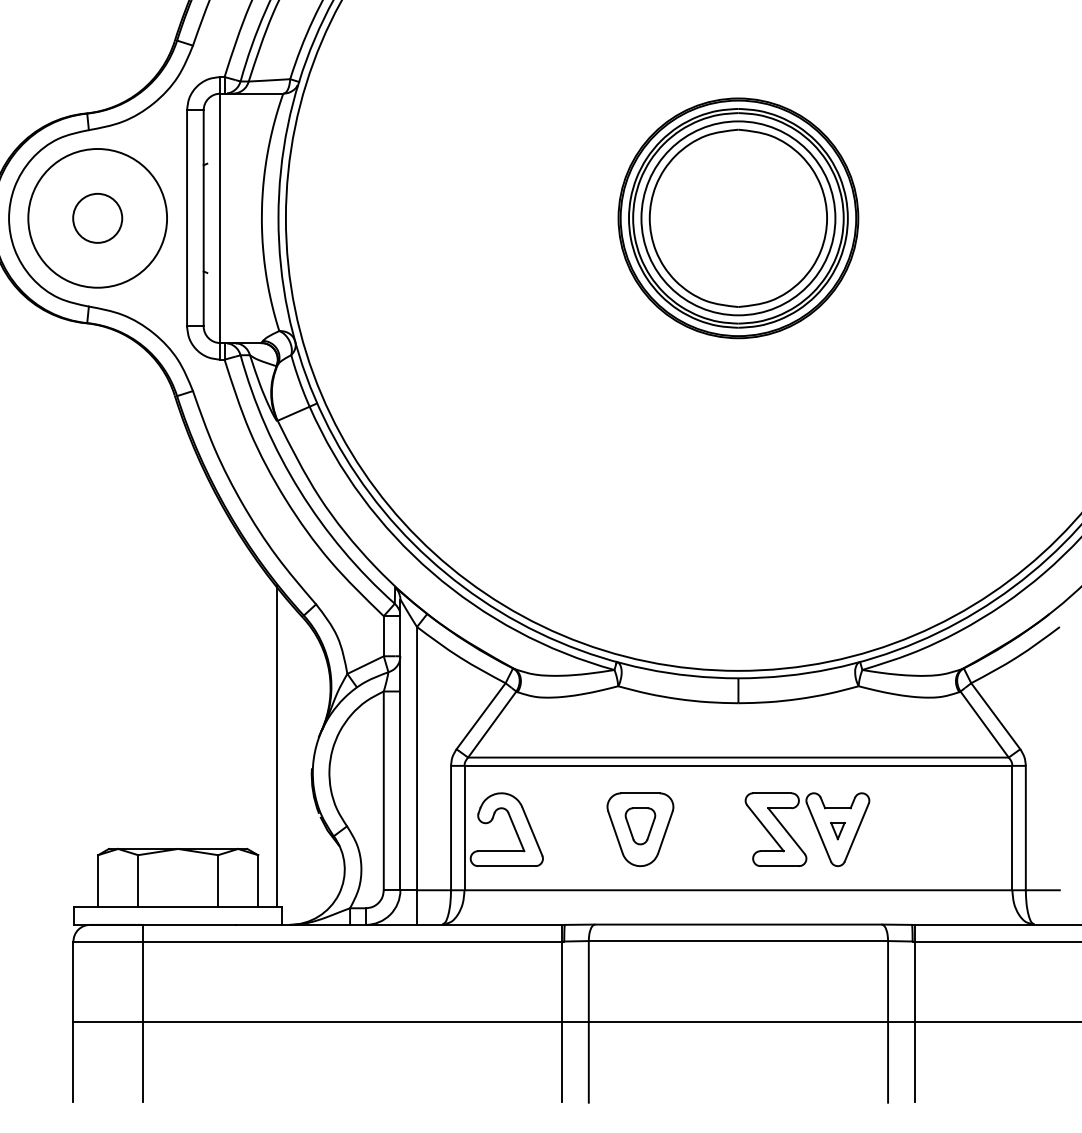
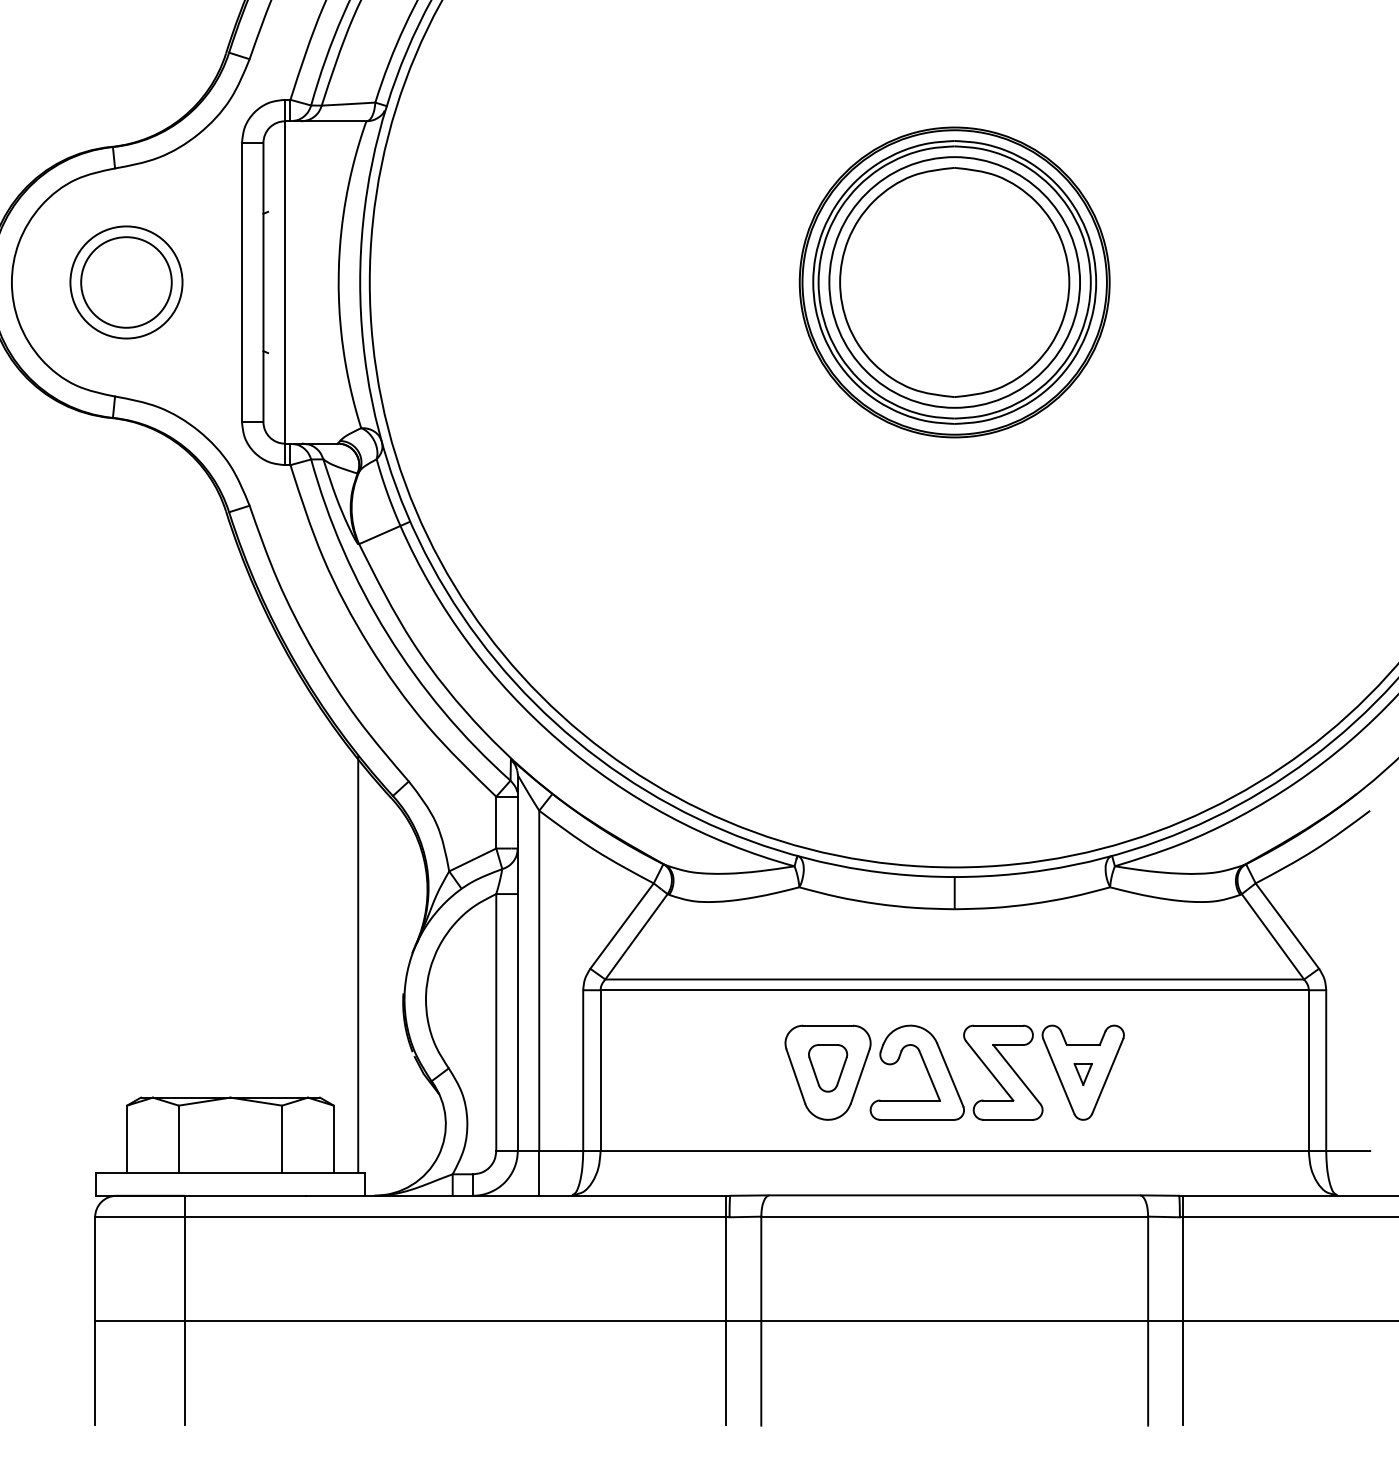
circle: (97, 218) -> (126, 282), size x0.62
circle: (97, 218) -> (126, 282), size x1.43
part: (513, 826) -> (925, 1068), moved

